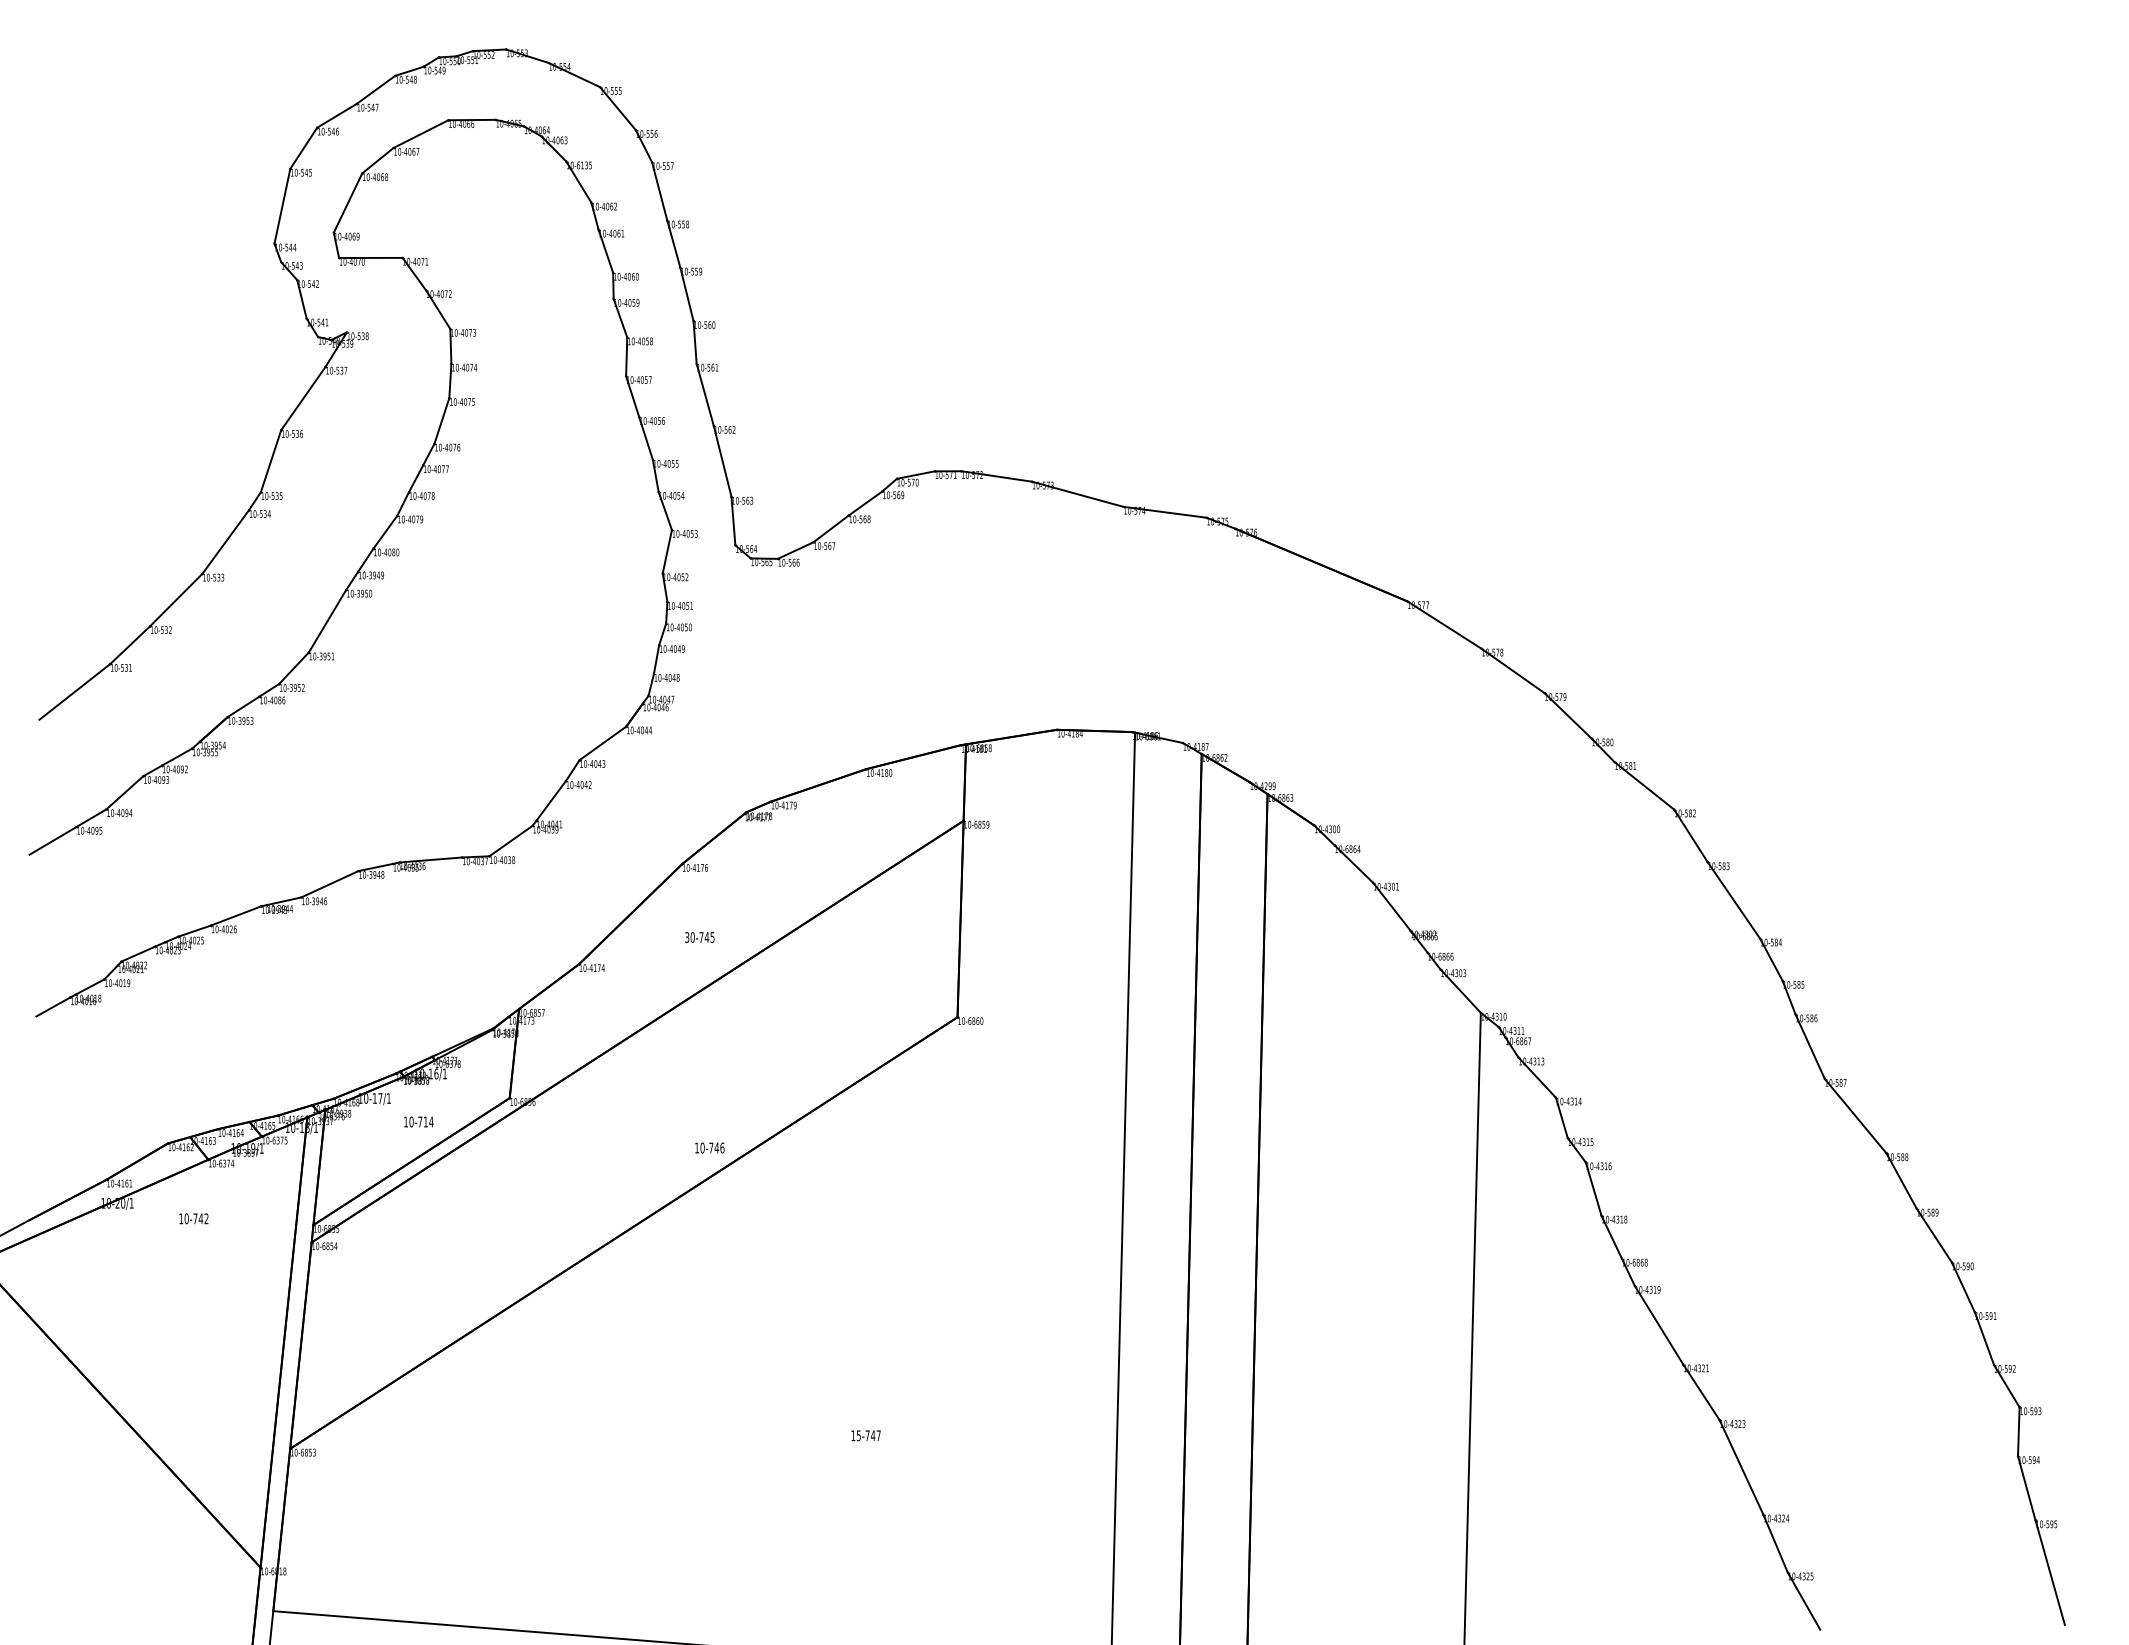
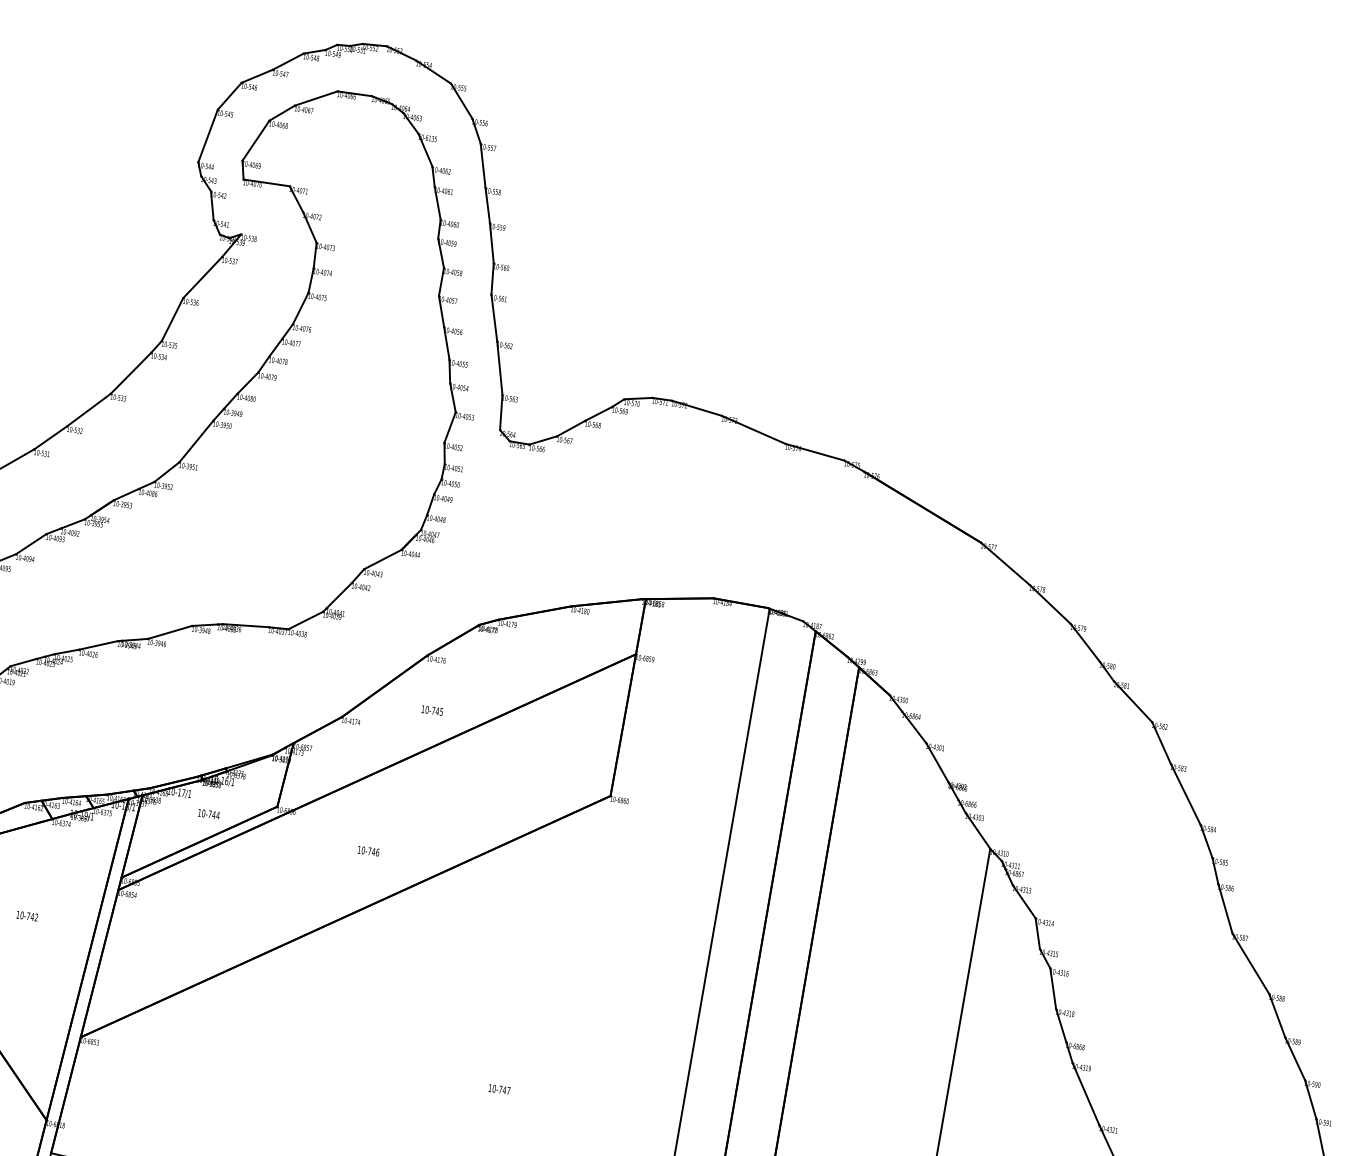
text: (687, 937) -> (423, 709), 30-745 -> 10-745
text: (425, 1121) -> (213, 814), 10-714 -> 10-744
text: (709, 1147) -> (368, 850), moved
text: (193, 1218) -> (27, 915), moved
text: (858, 1435) -> (494, 1088), 15-747 -> 10-747

